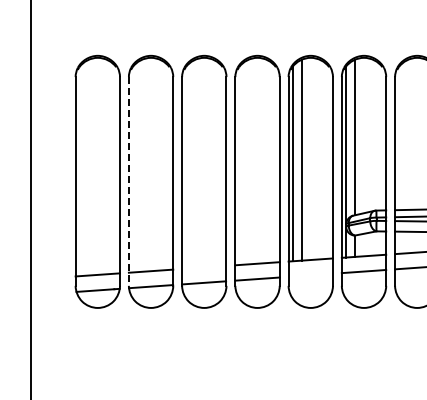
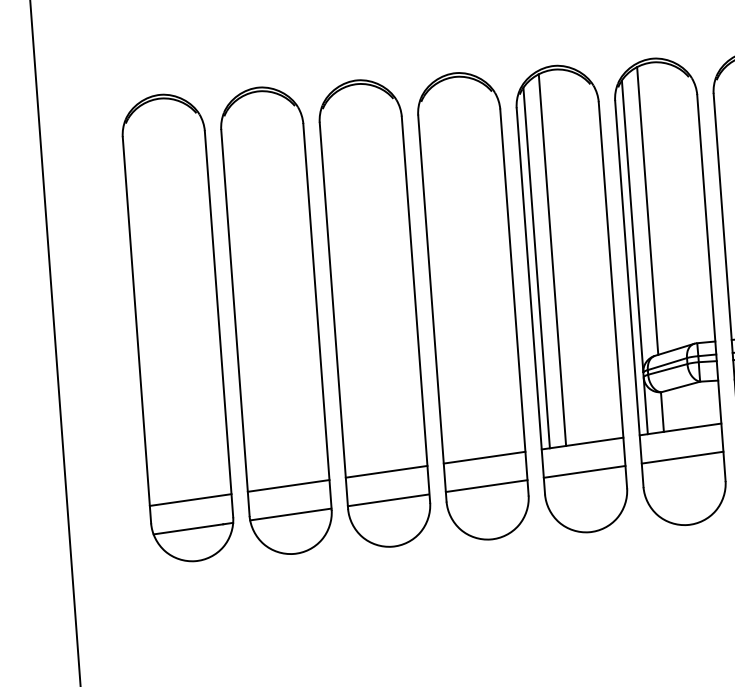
line: (128, 181) -> (234, 323), dashed -> solid
line: (204, 267) -> (386, 471), added
line: (310, 274) -> (584, 470), added

